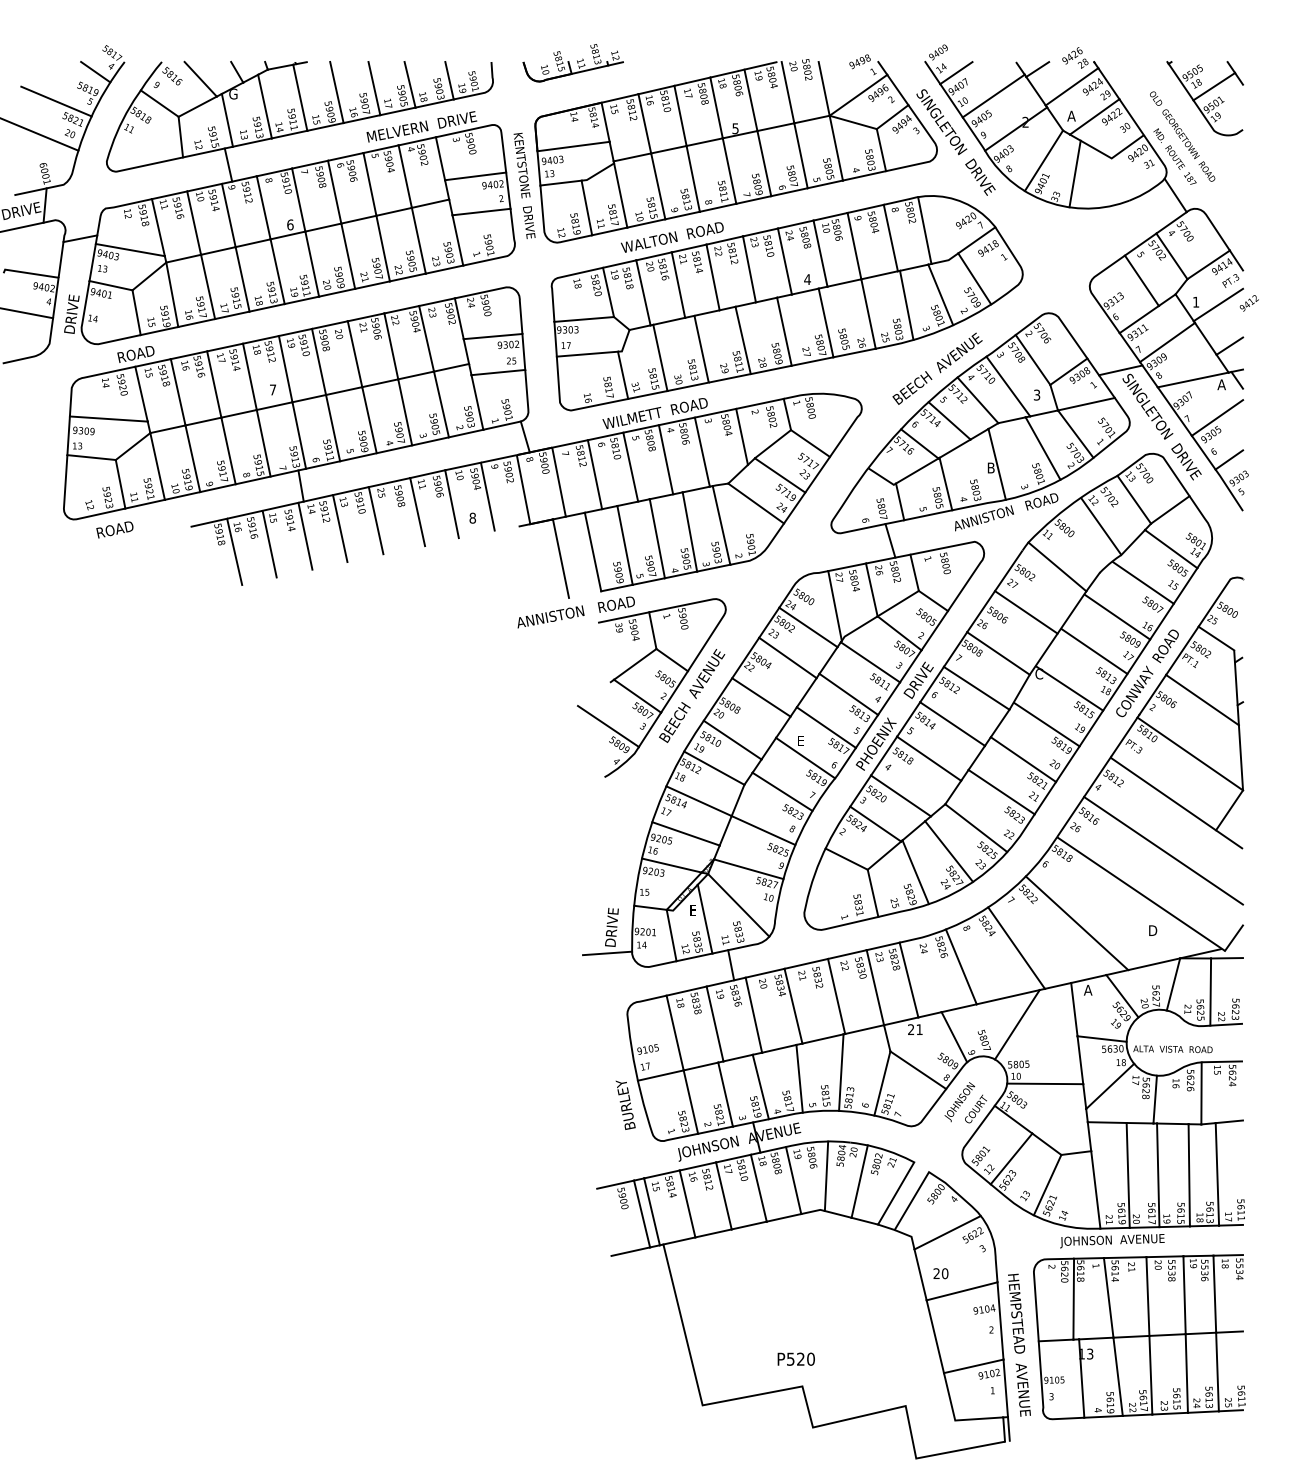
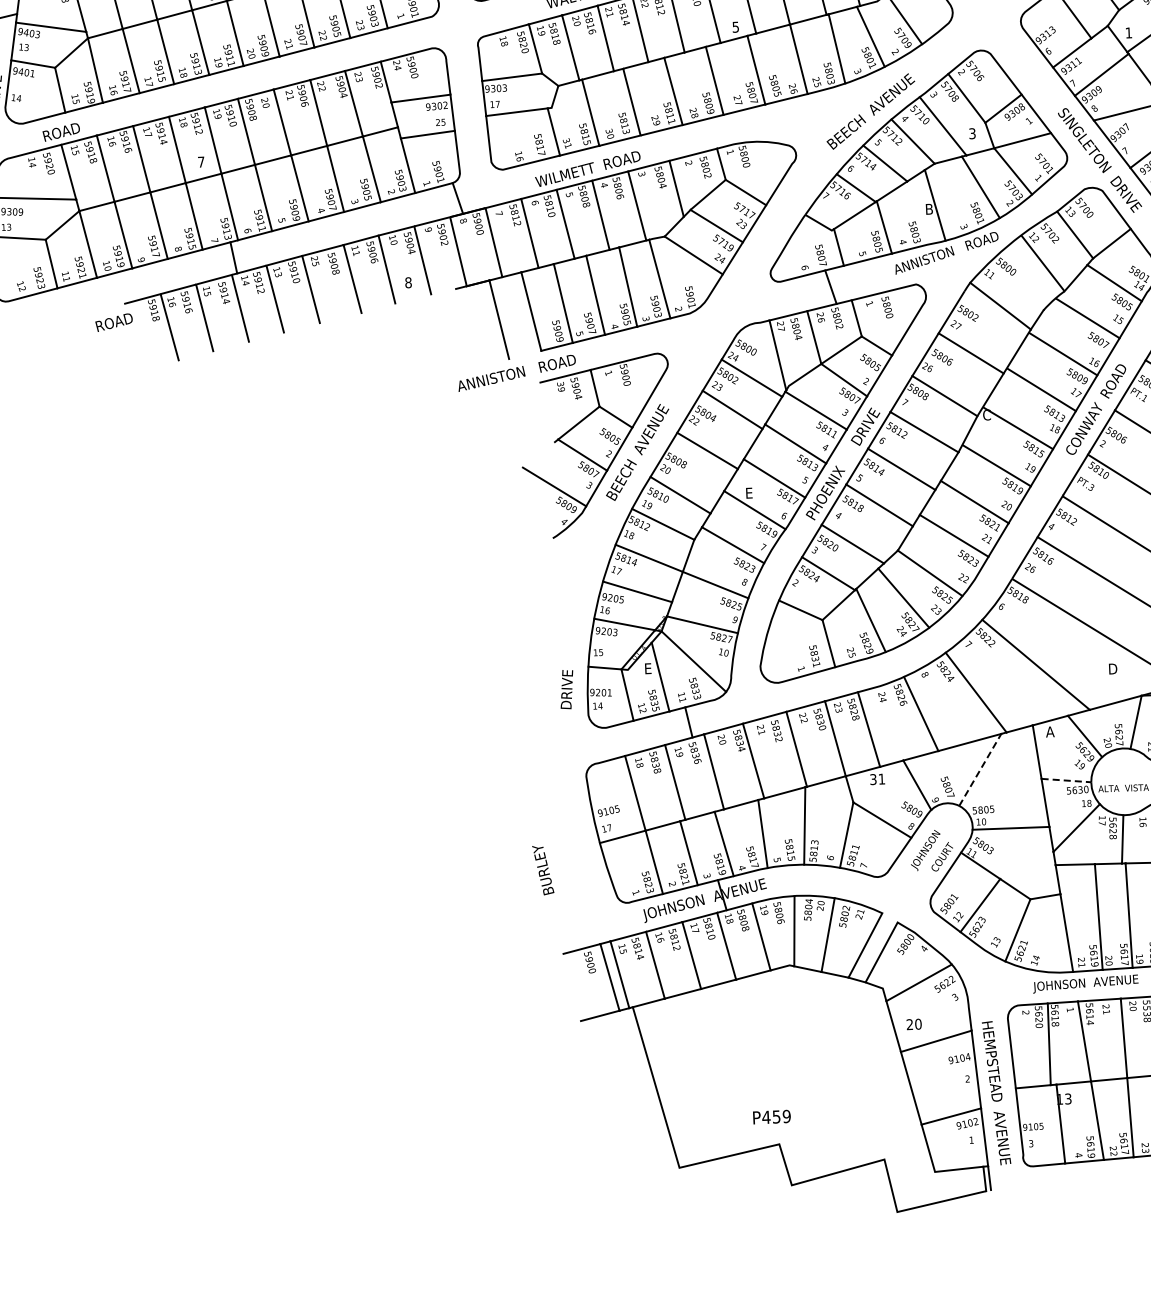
text: (807, 279) -> (735, 27), 4 -> 5
line: (1120, 370) -> (1055, 105), removed
text: (114, 529) -> (113, 322), moved
line: (607, 953) -> (563, 716), removed
line: (1017, 1024) -> (980, 769), solid -> dashed
text: (911, 1029) -> (873, 779), 21 -> 31
line: (1102, 1039) -> (1066, 781), solid -> dashed
text: (625, 1104) -> (543, 869), moved
text: (800, 1358) -> (776, 1116), P520 -> P459

